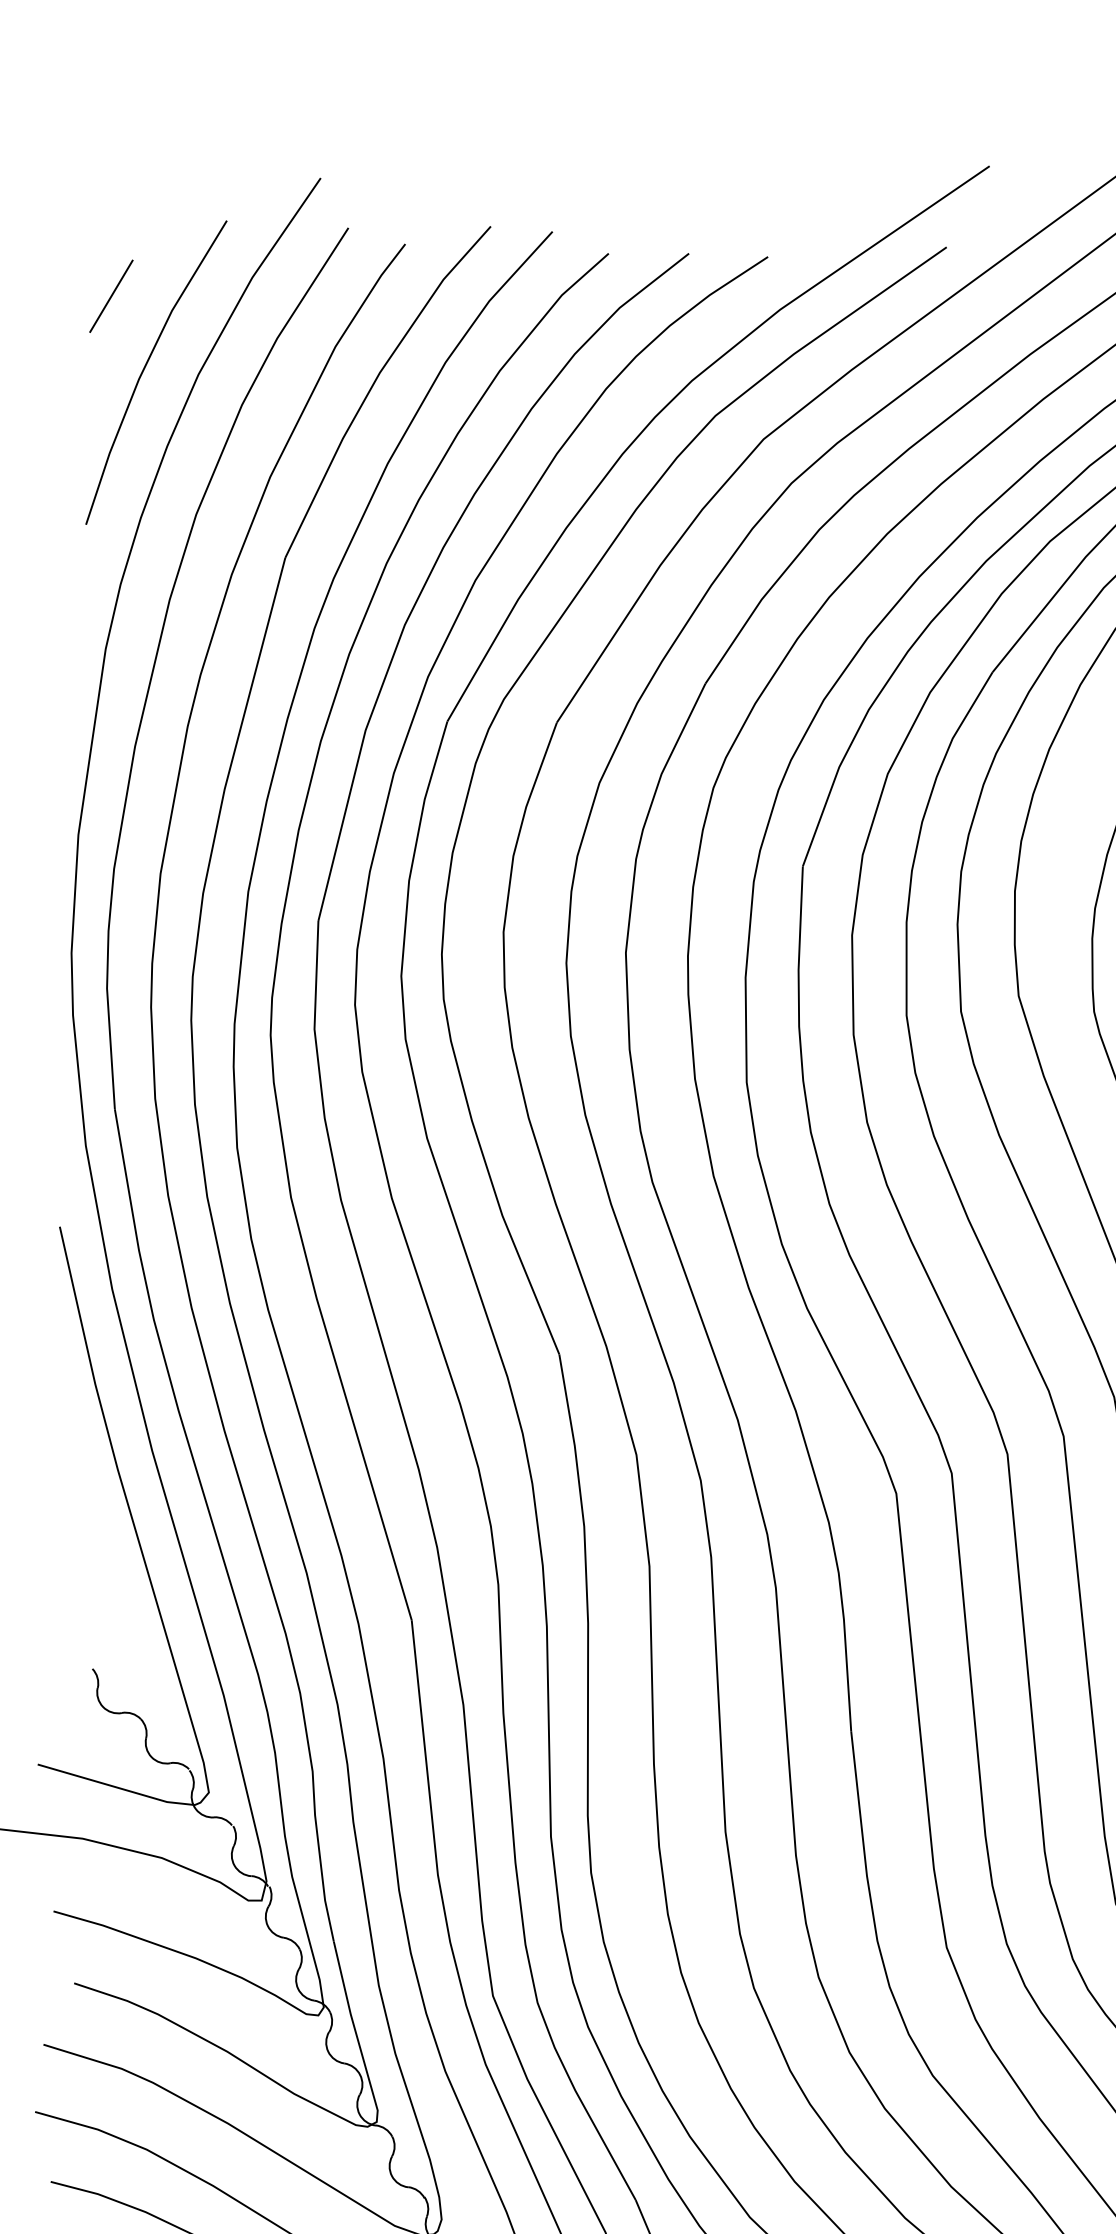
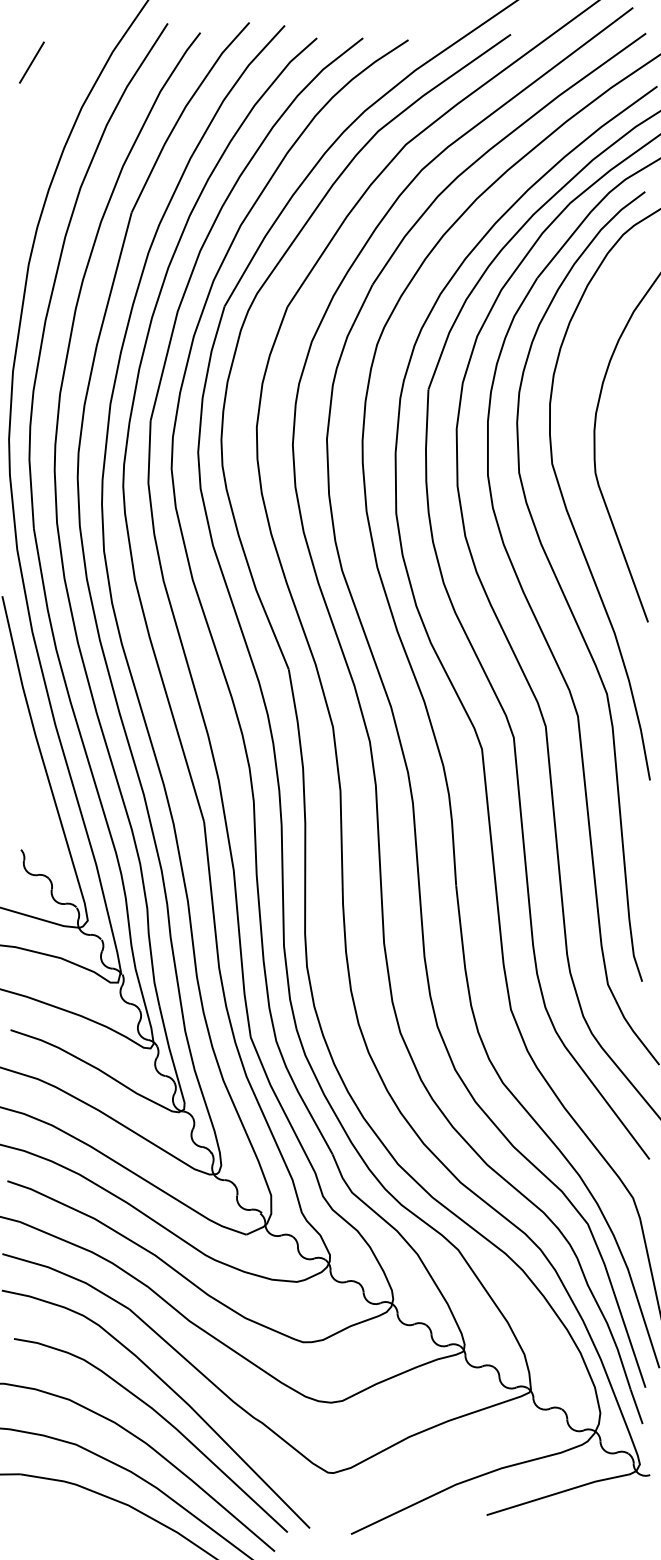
line: (145, 369) -> (51, 104), removed

